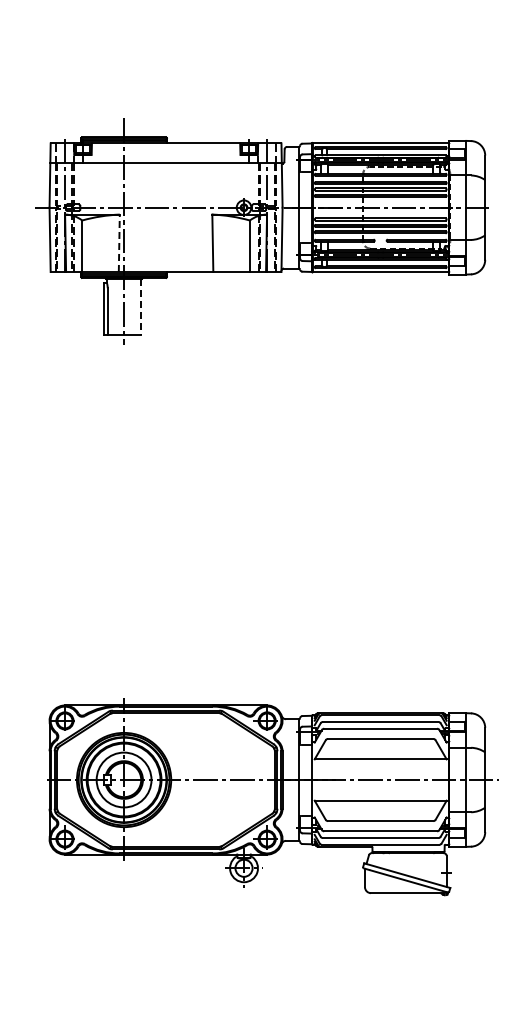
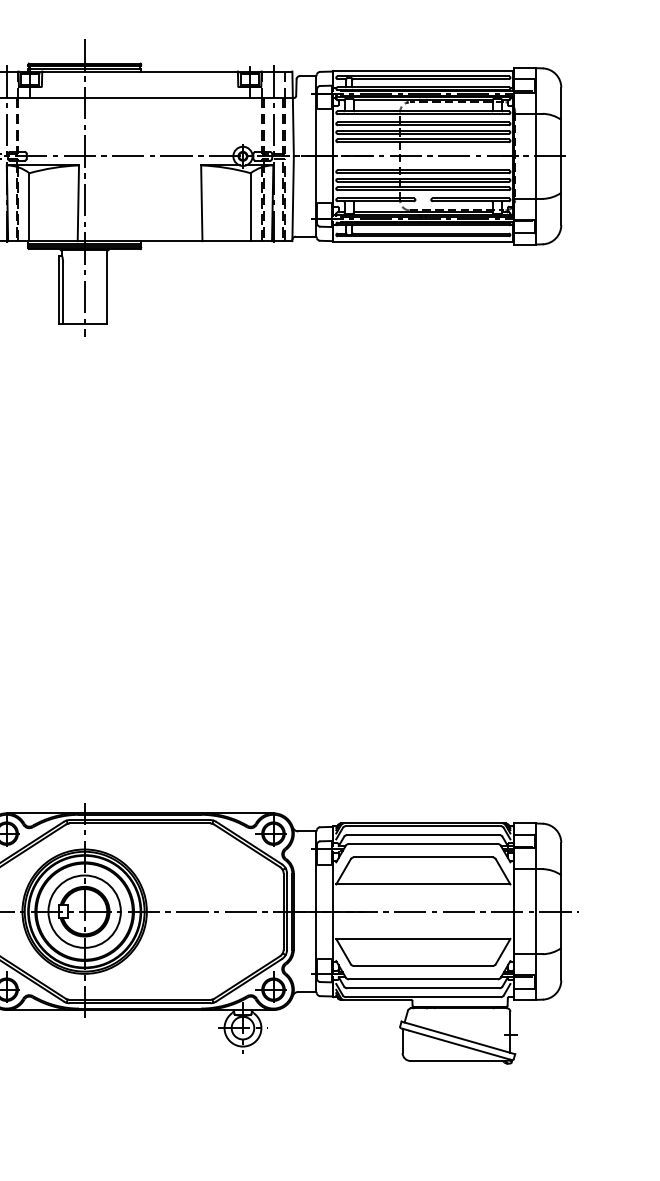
line: (119, 243) -> (78, 203), dashed -> solid
line: (141, 306) -> (107, 286), dashed -> solid

